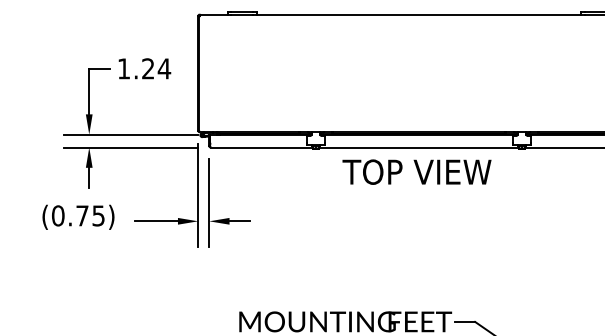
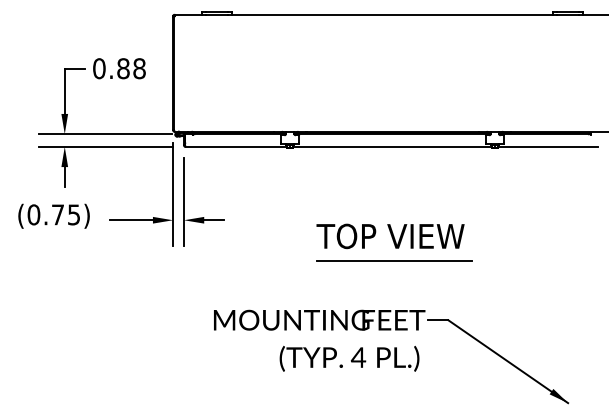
text: (144, 68) -> (119, 68), 1.24 -> 0.88
text: (416, 172) -> (390, 236), moved
line: (419, 261) -> (393, 260), added

